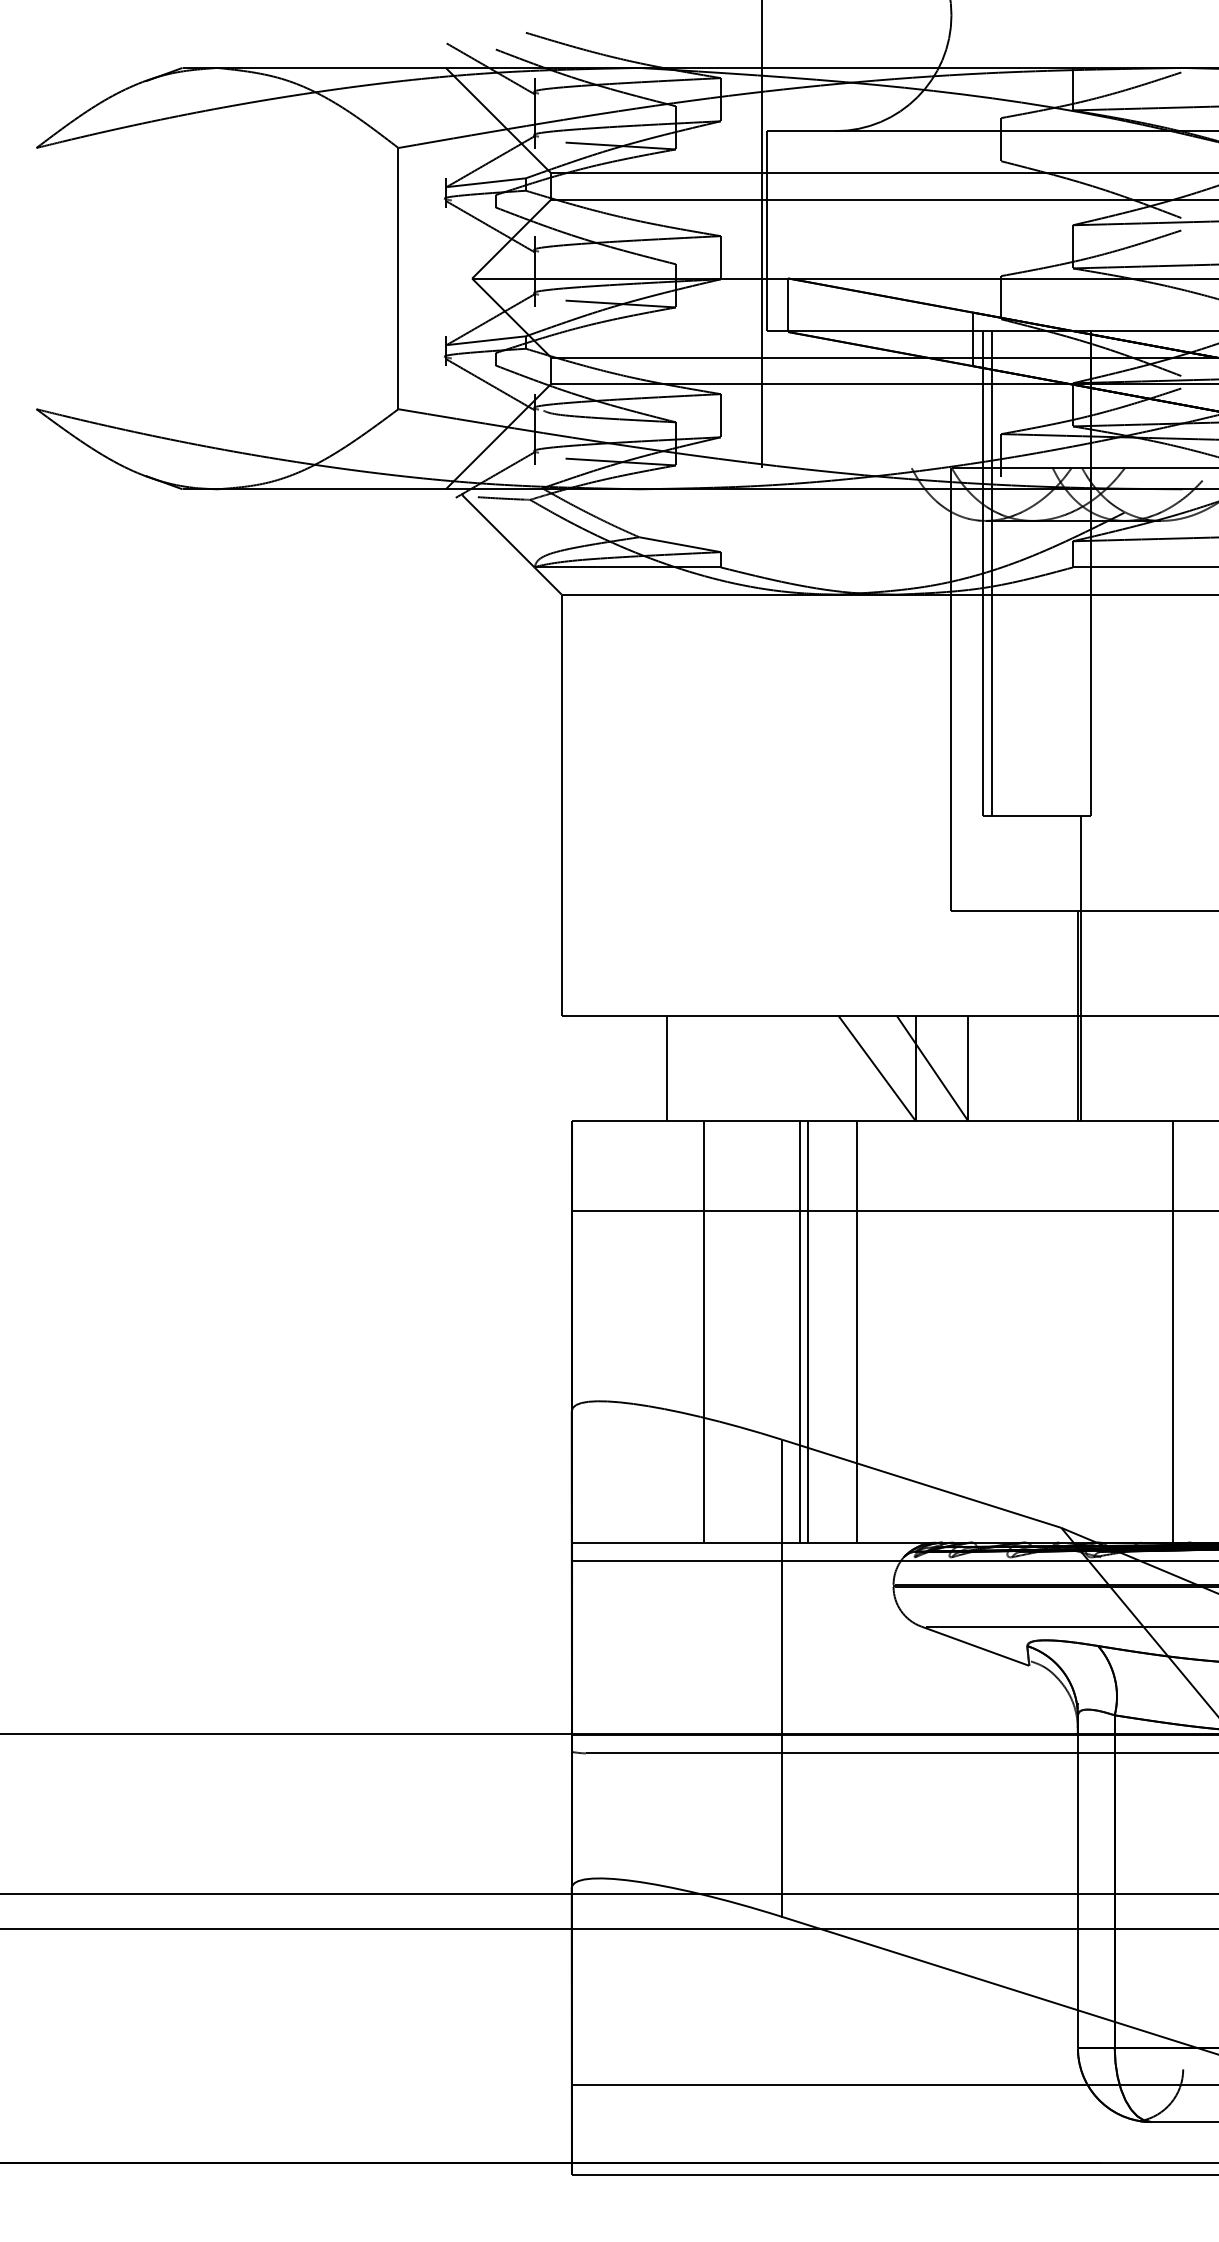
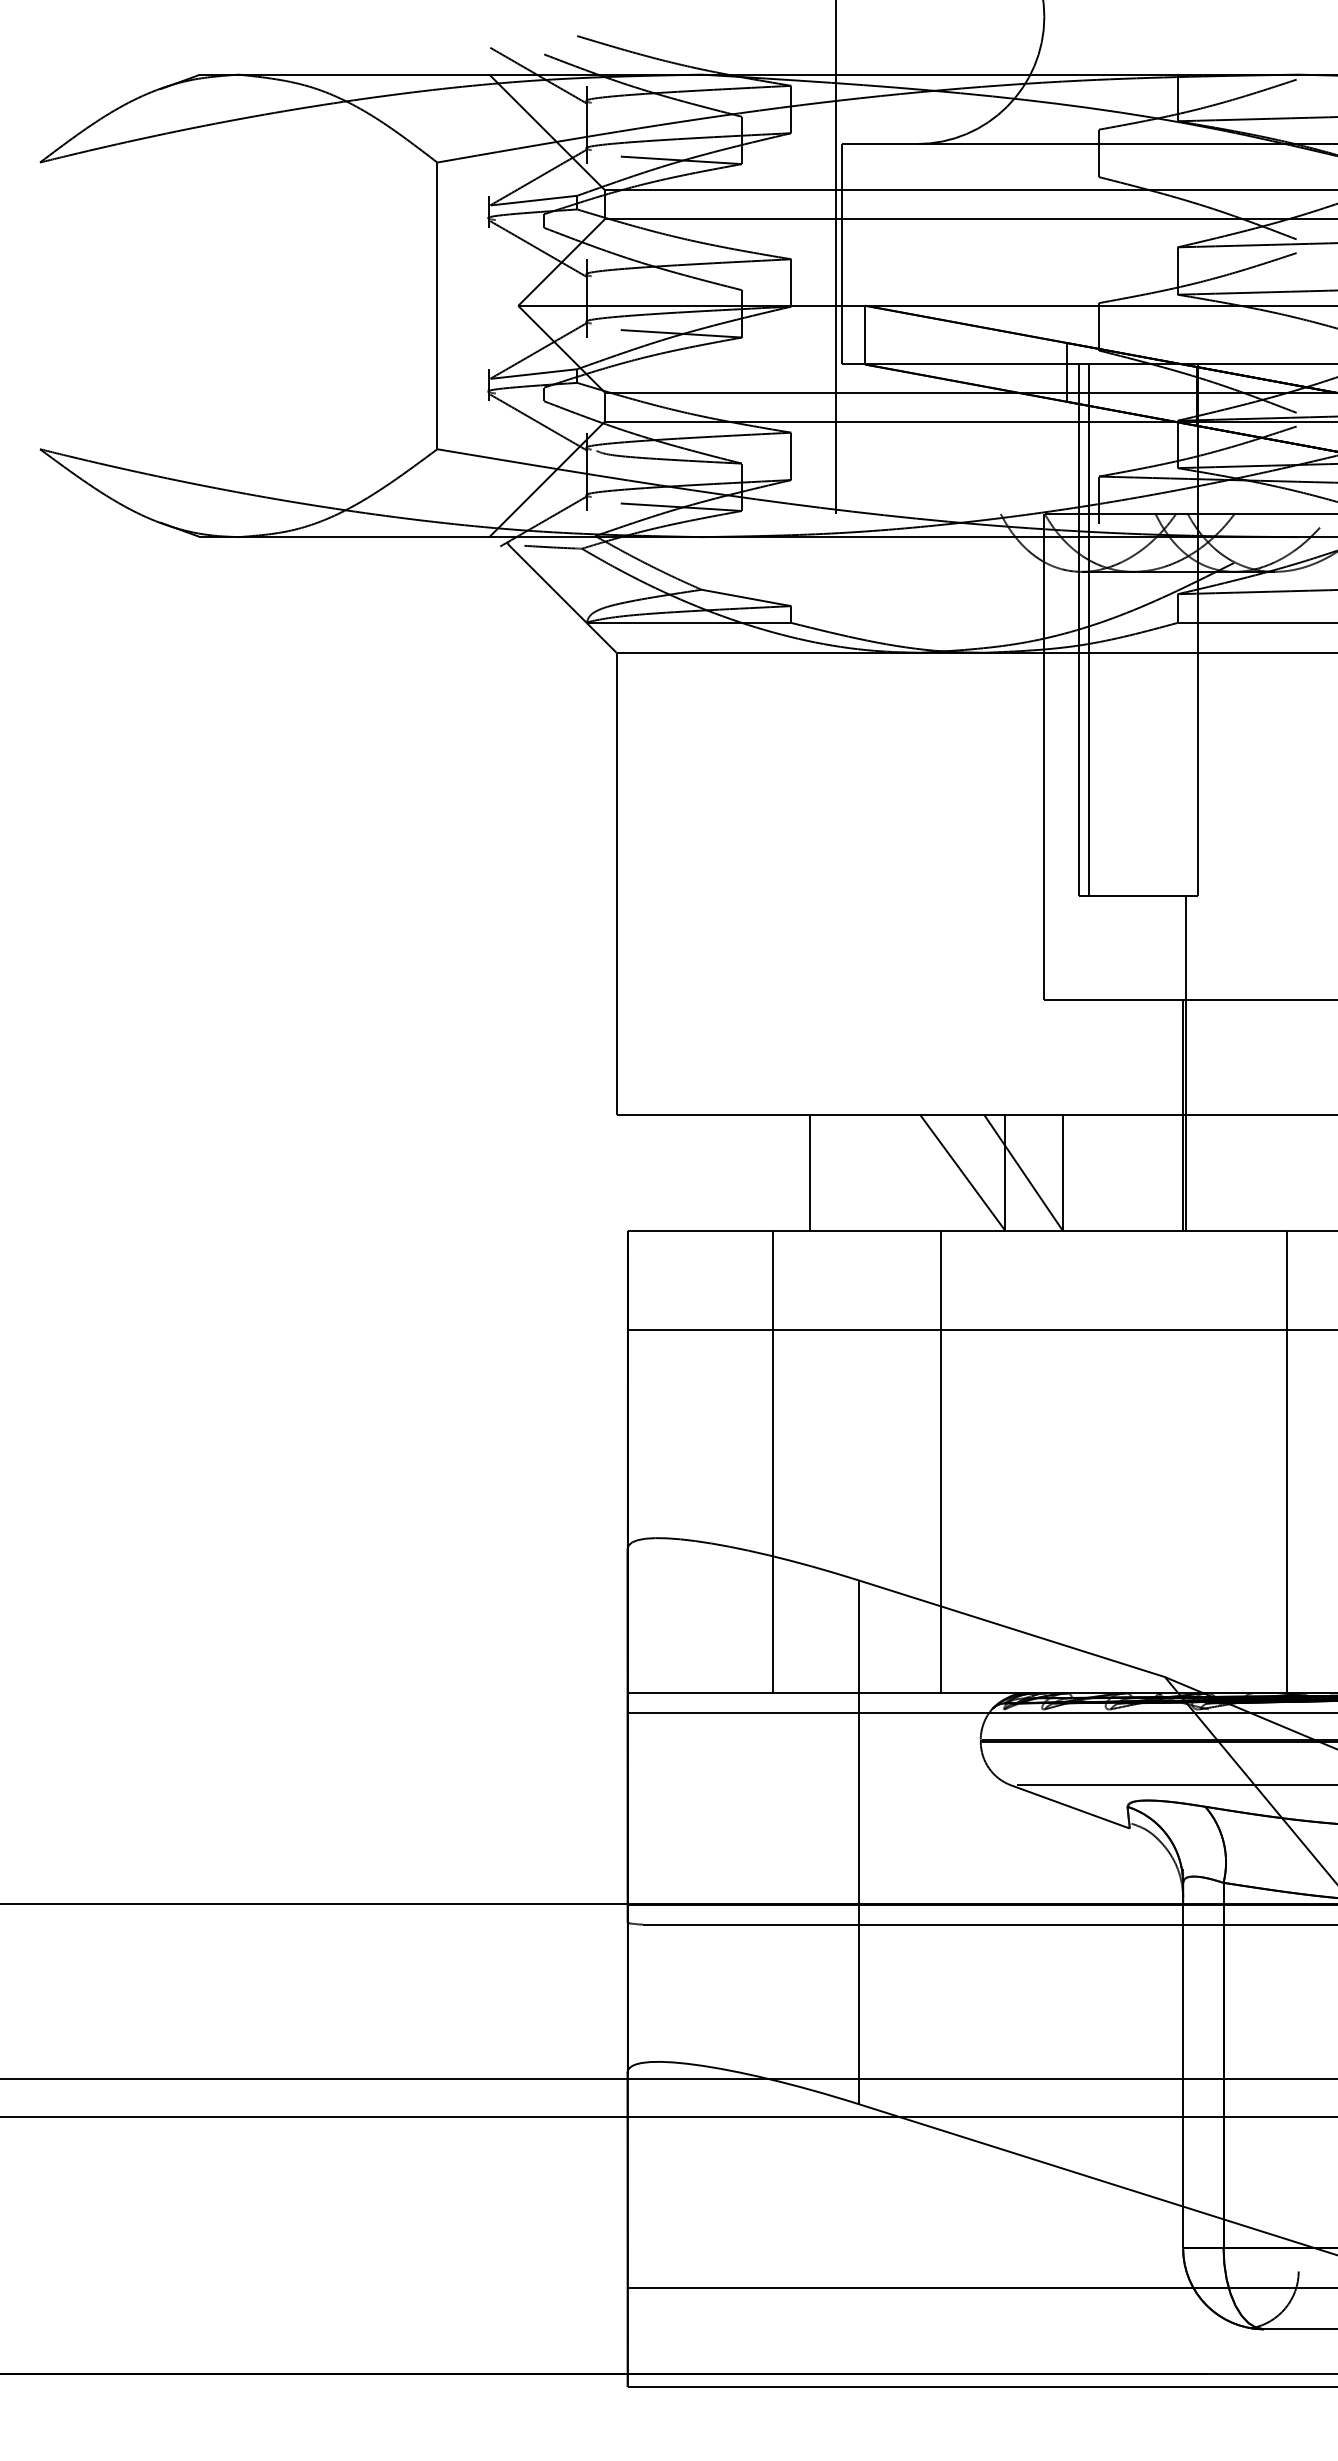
line: (667, 1068) -> (810, 1172), moved
line: (800, 1331) -> (878, 1461), removed
line: (807, 1331) -> (886, 1461), removed

